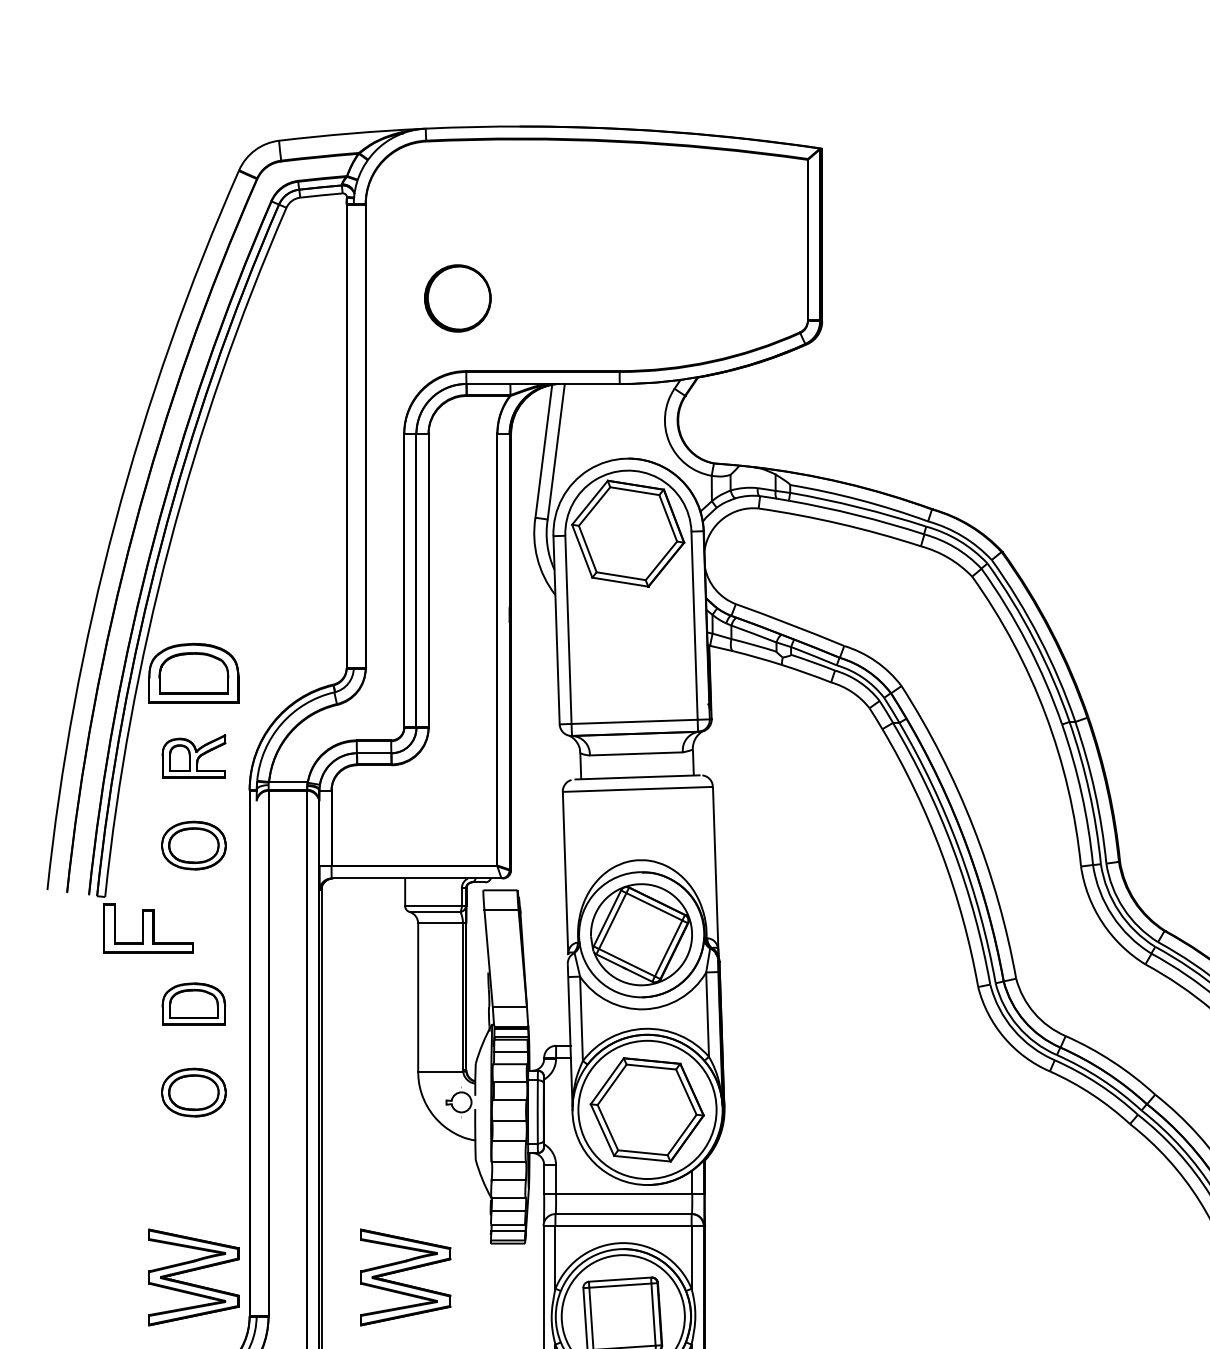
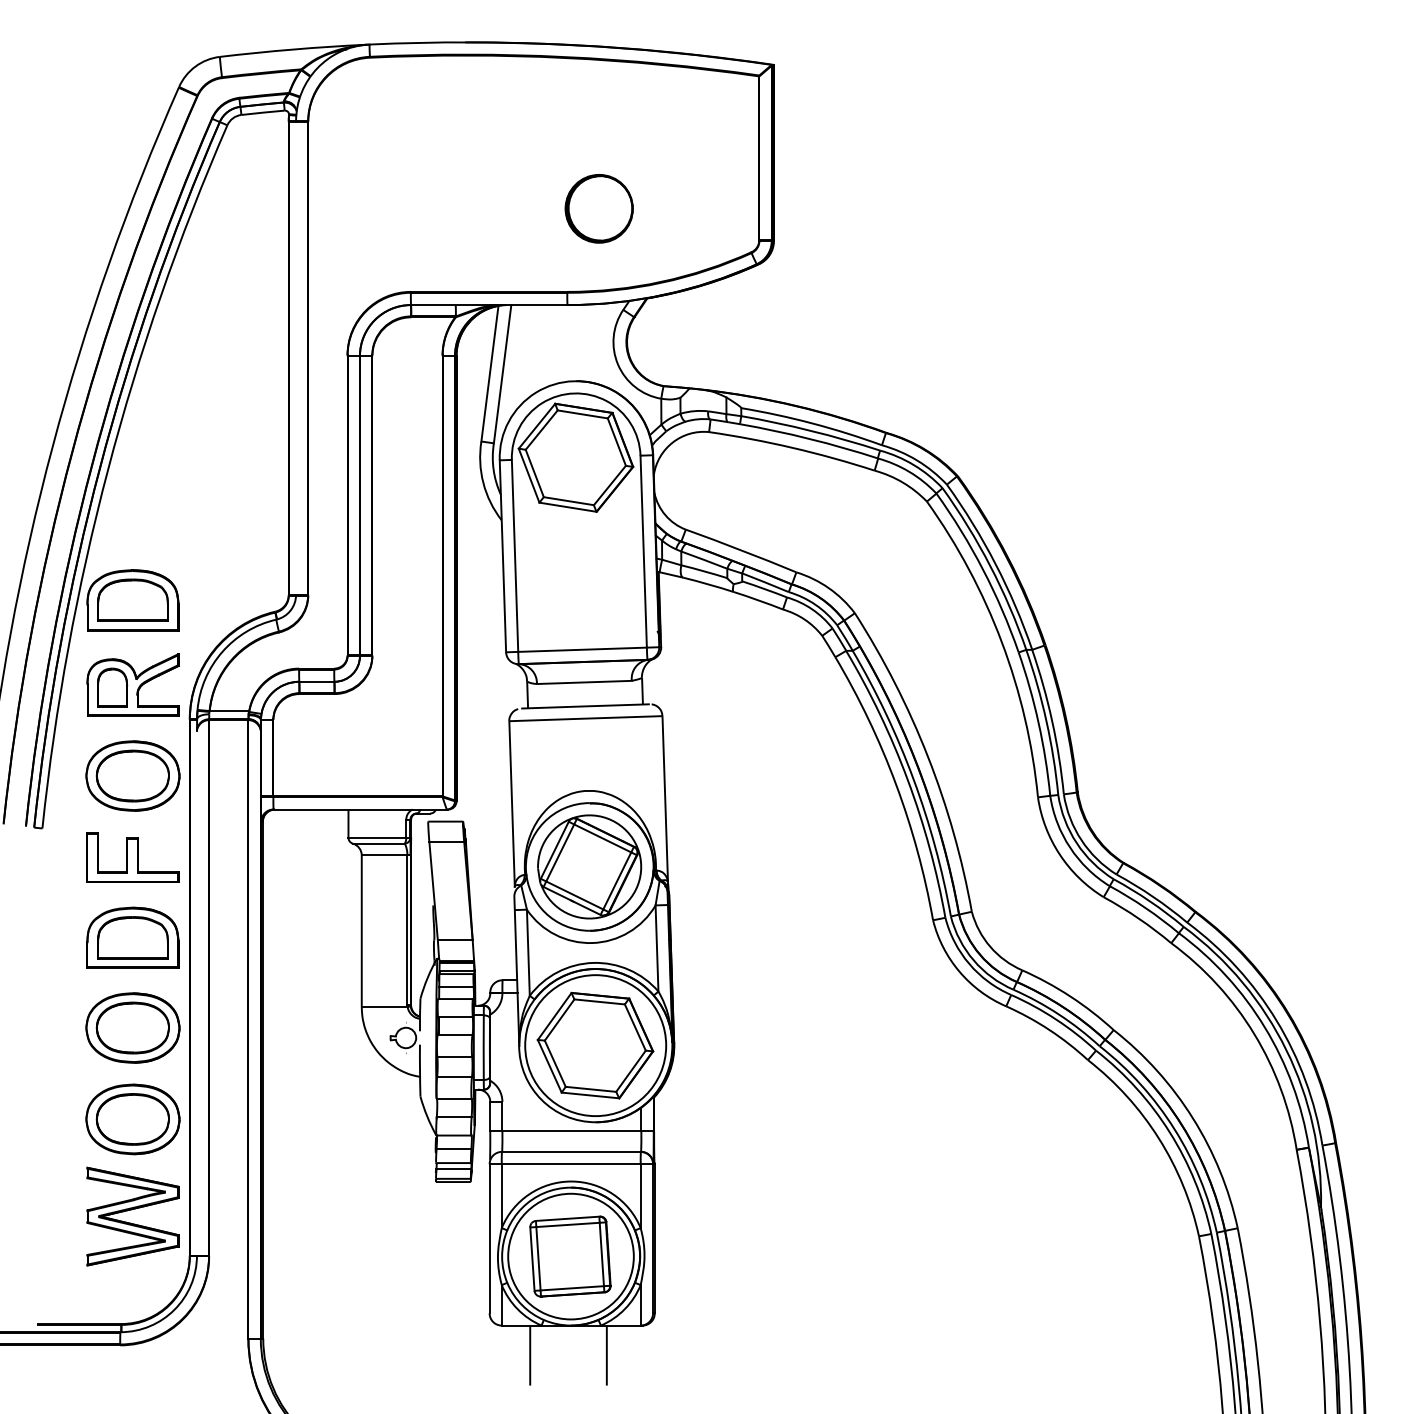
part: (457, 298) -> (598, 208), moved
part: (193, 755) -> (132, 684), size x1.43
part: (193, 845) -> (132, 775), size x1.43
part: (148, 928) -> (132, 857), moved
part: (193, 1003) -> (132, 937), size x1.43
part: (193, 1092) -> (132, 1027), size x1.43
part: (193, 1182) -> (132, 1119), added
part: (404, 1271) -> (347, 1210), removed

